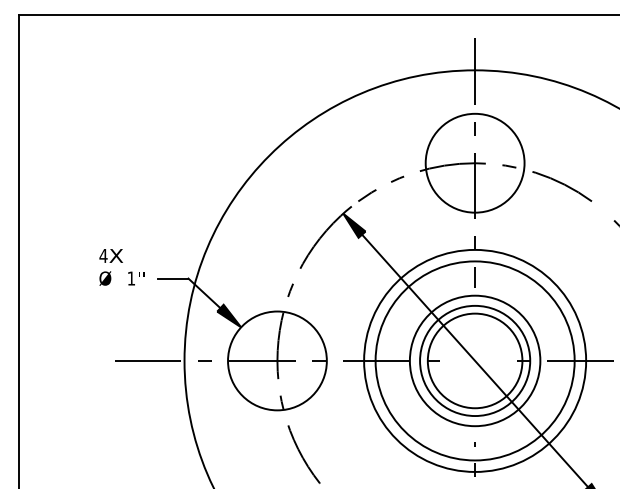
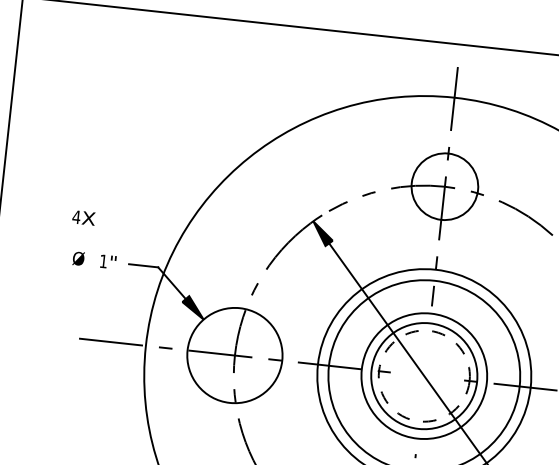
circle: (474, 162) -> (444, 185), size x0.7
text: (110, 255) -> (83, 217), moved
circle: (474, 360) -> (423, 375), solid -> dashed

